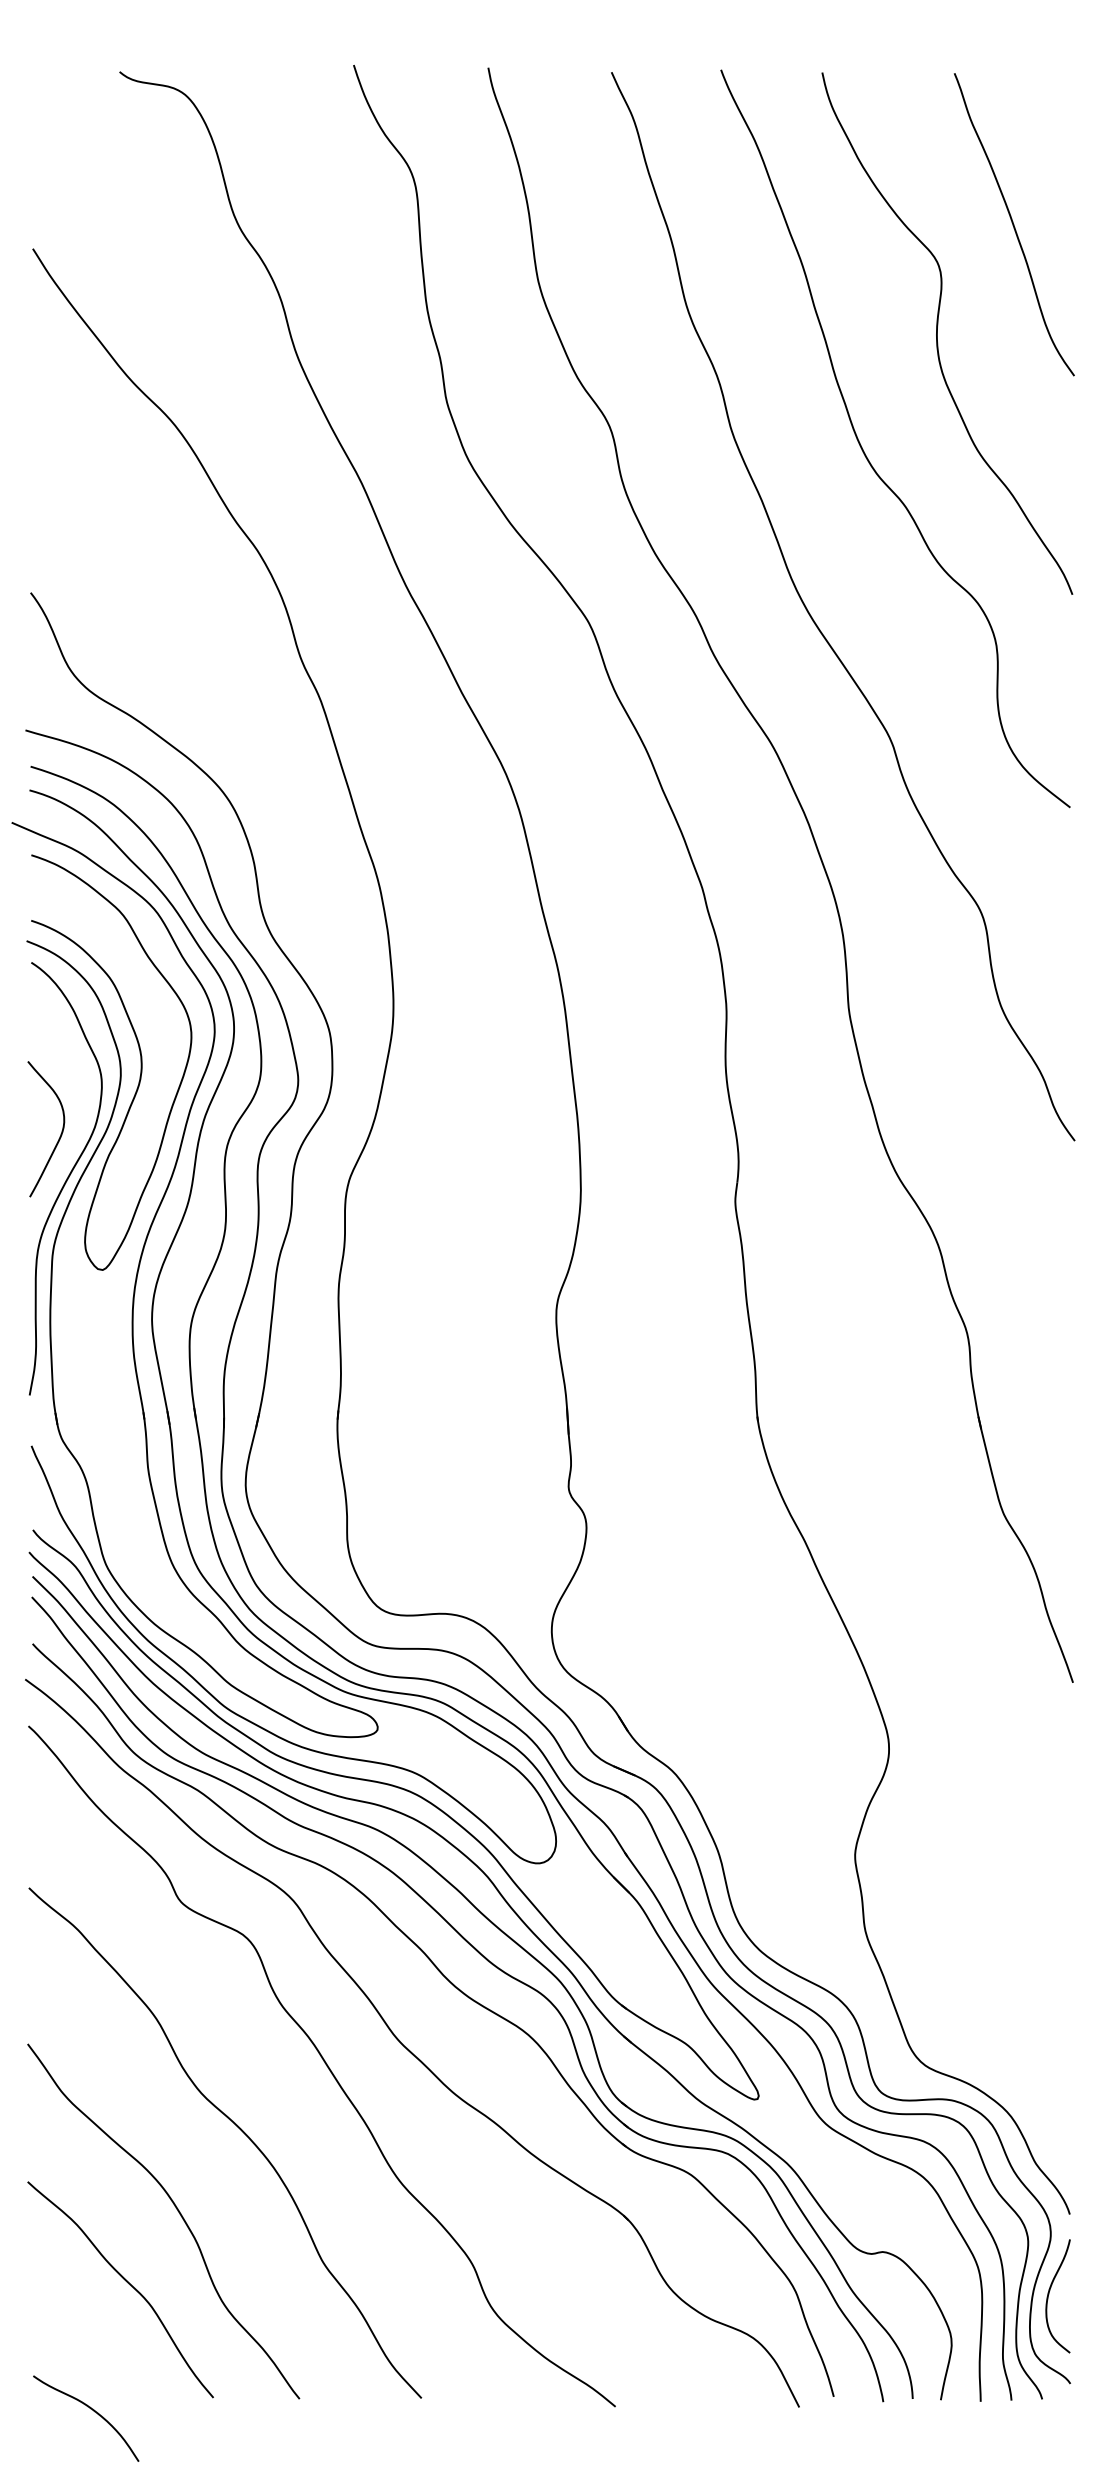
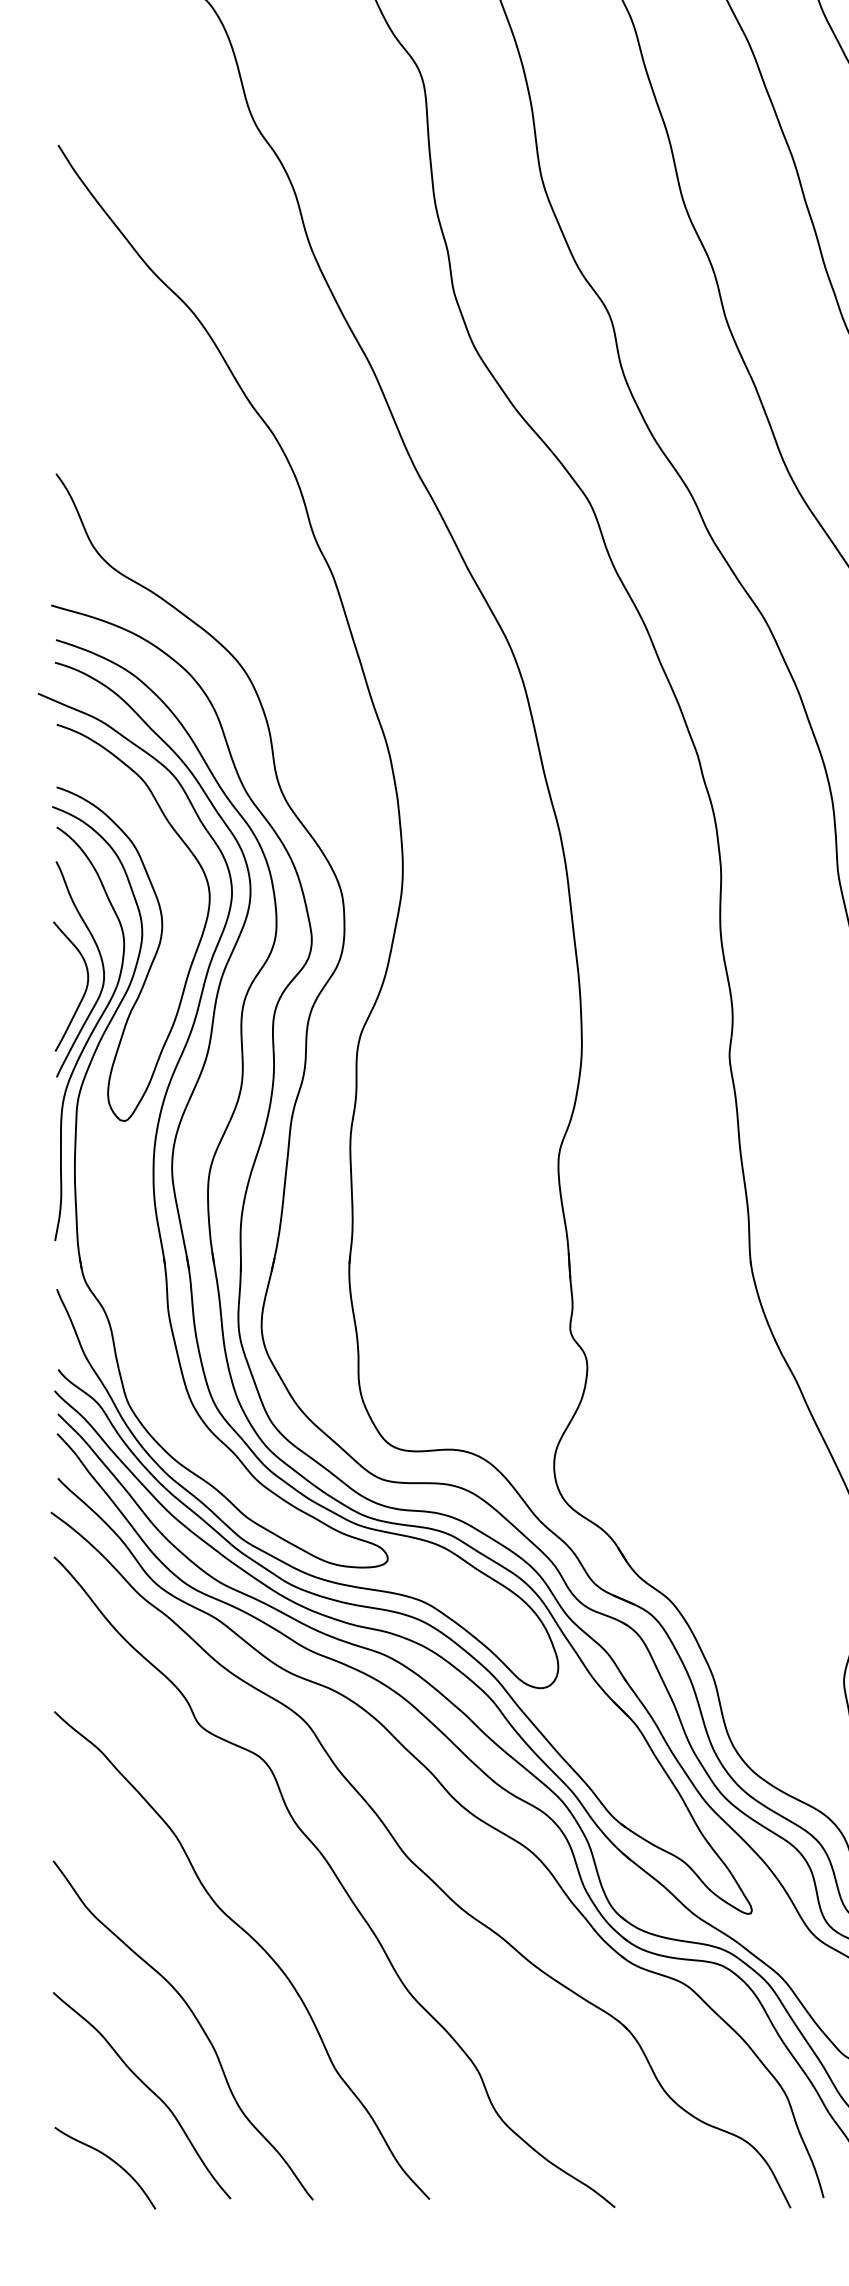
curve: (78, 1106) -> (101, 964), added
curve: (90, 2409) -> (109, 2159), moved

